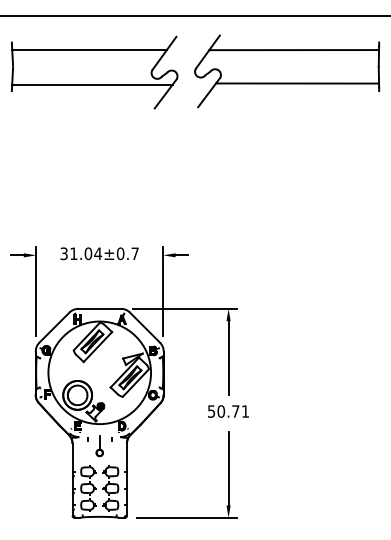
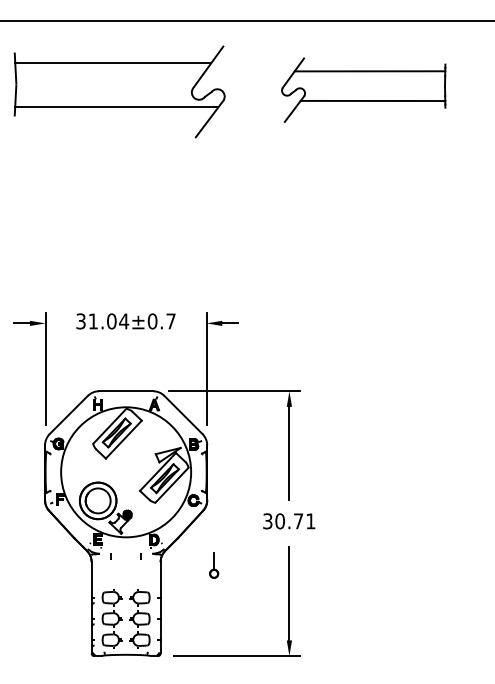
part: (287, 70) -> (363, 89), size x0.7
text: (211, 410) -> (267, 520), 50.71 -> 30.71
part: (100, 446) -> (214, 565), moved

